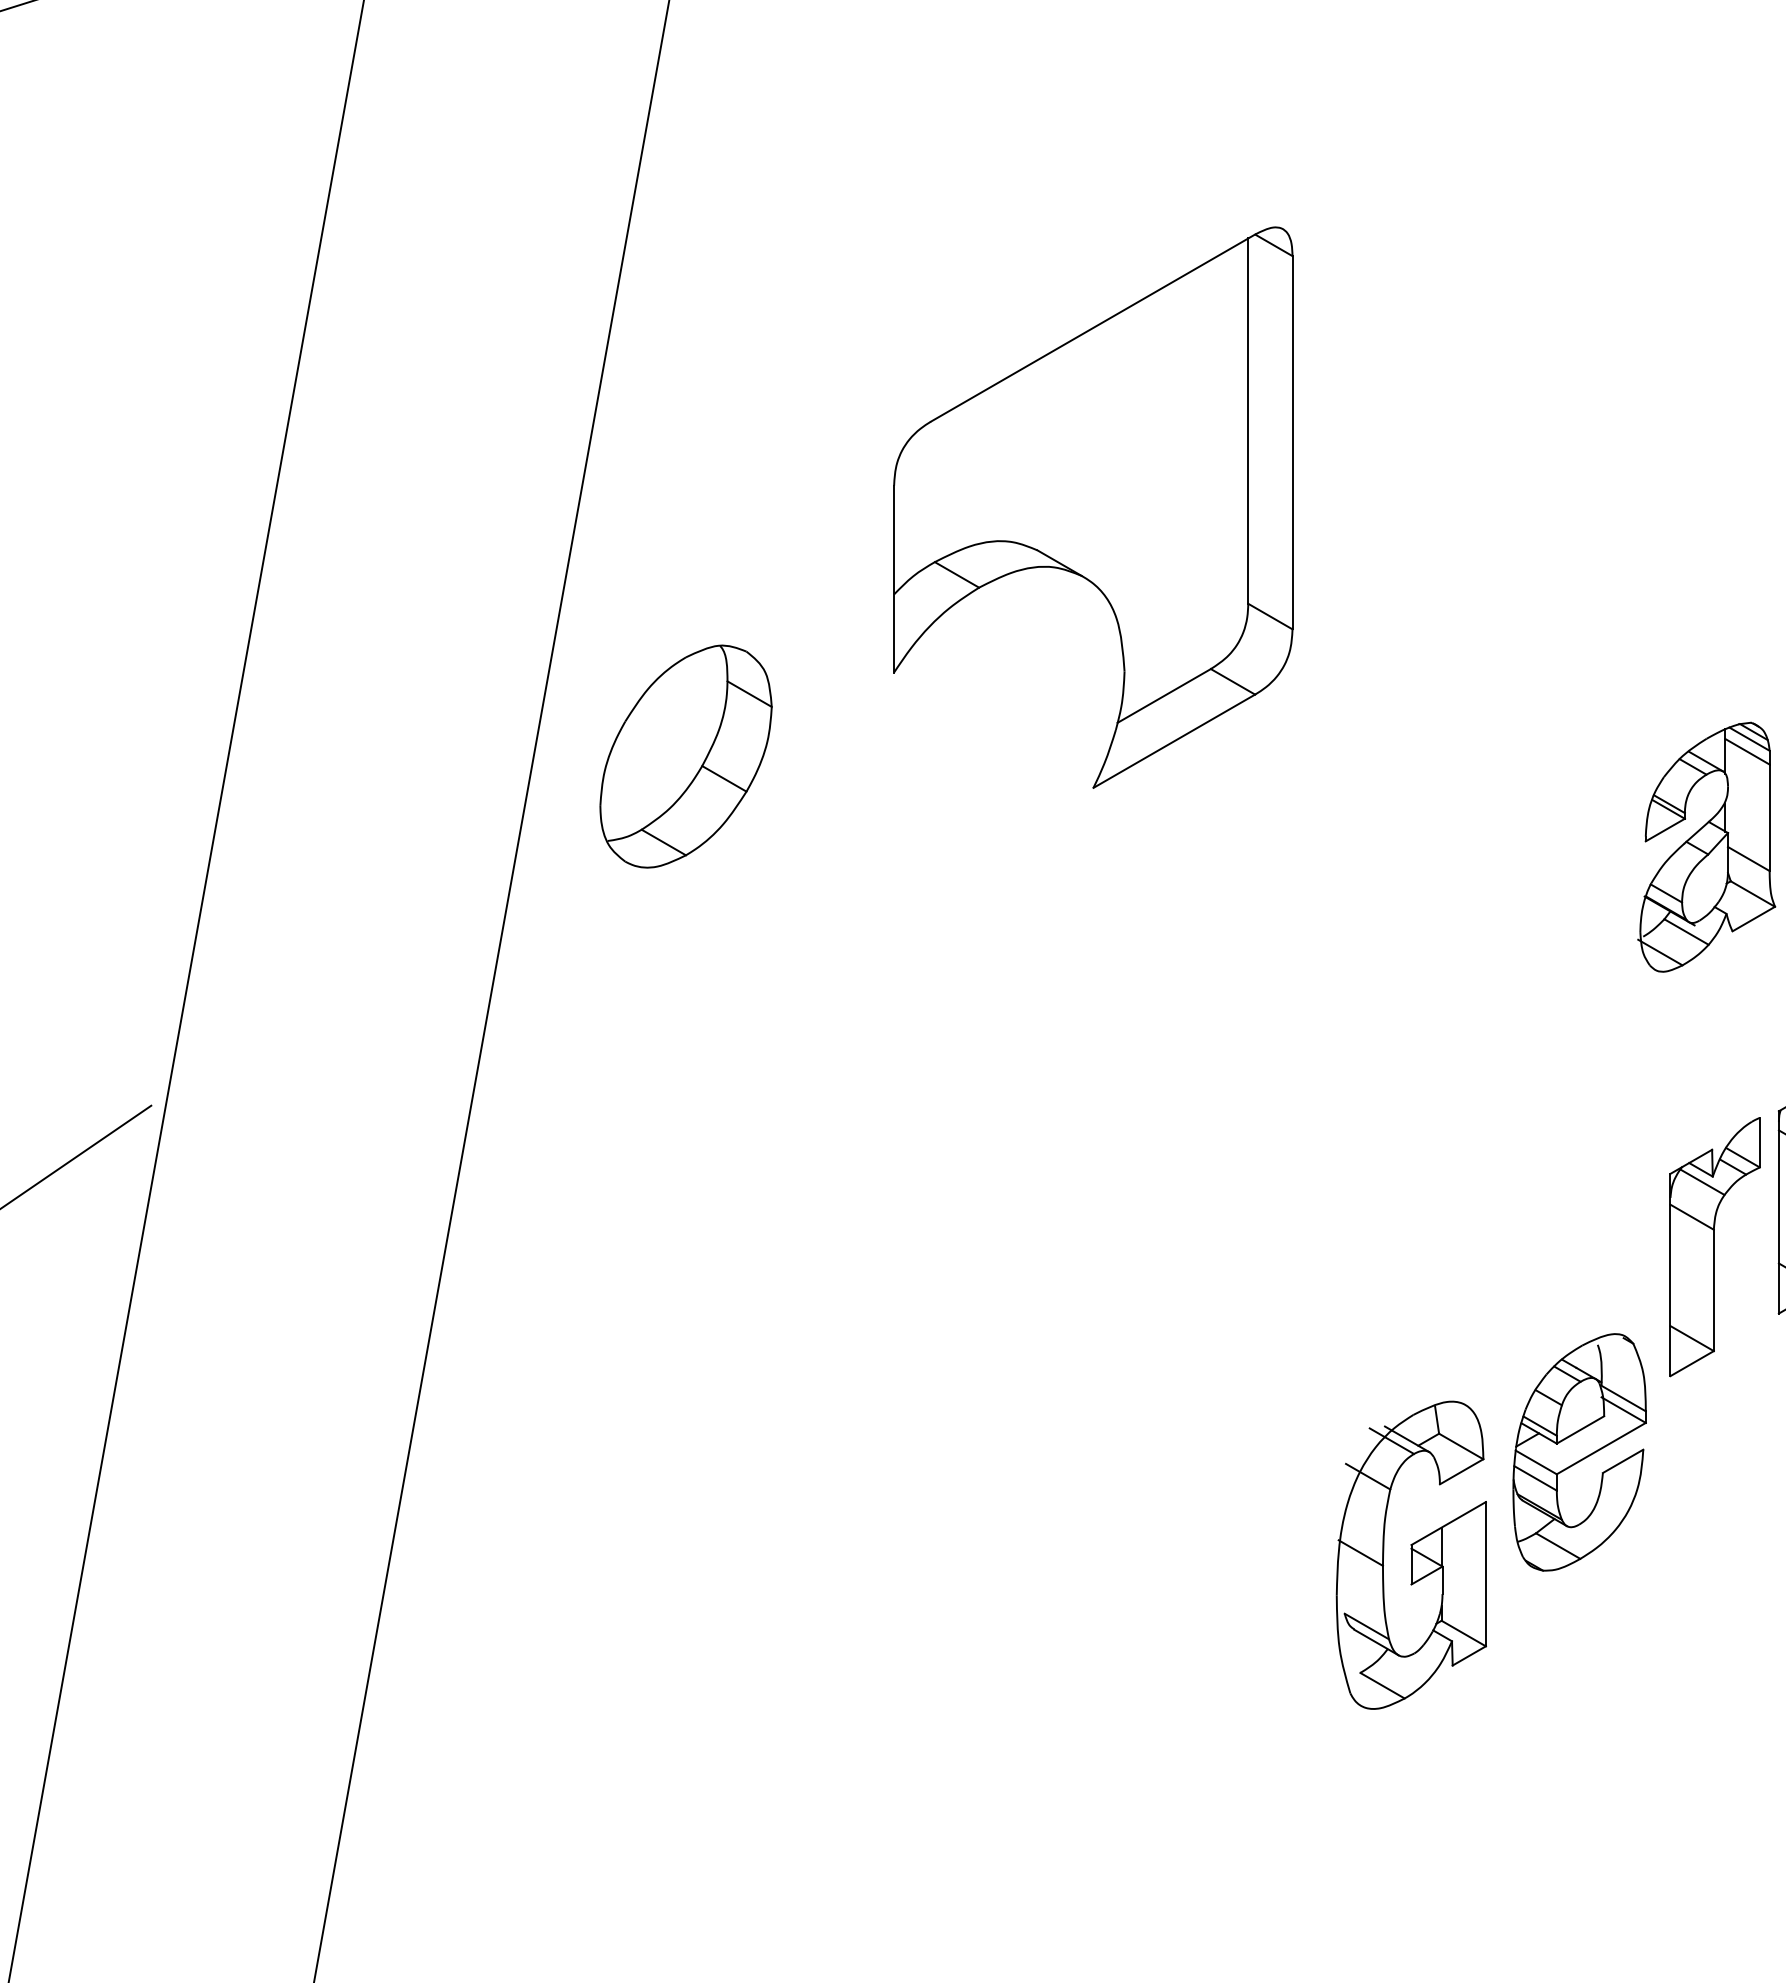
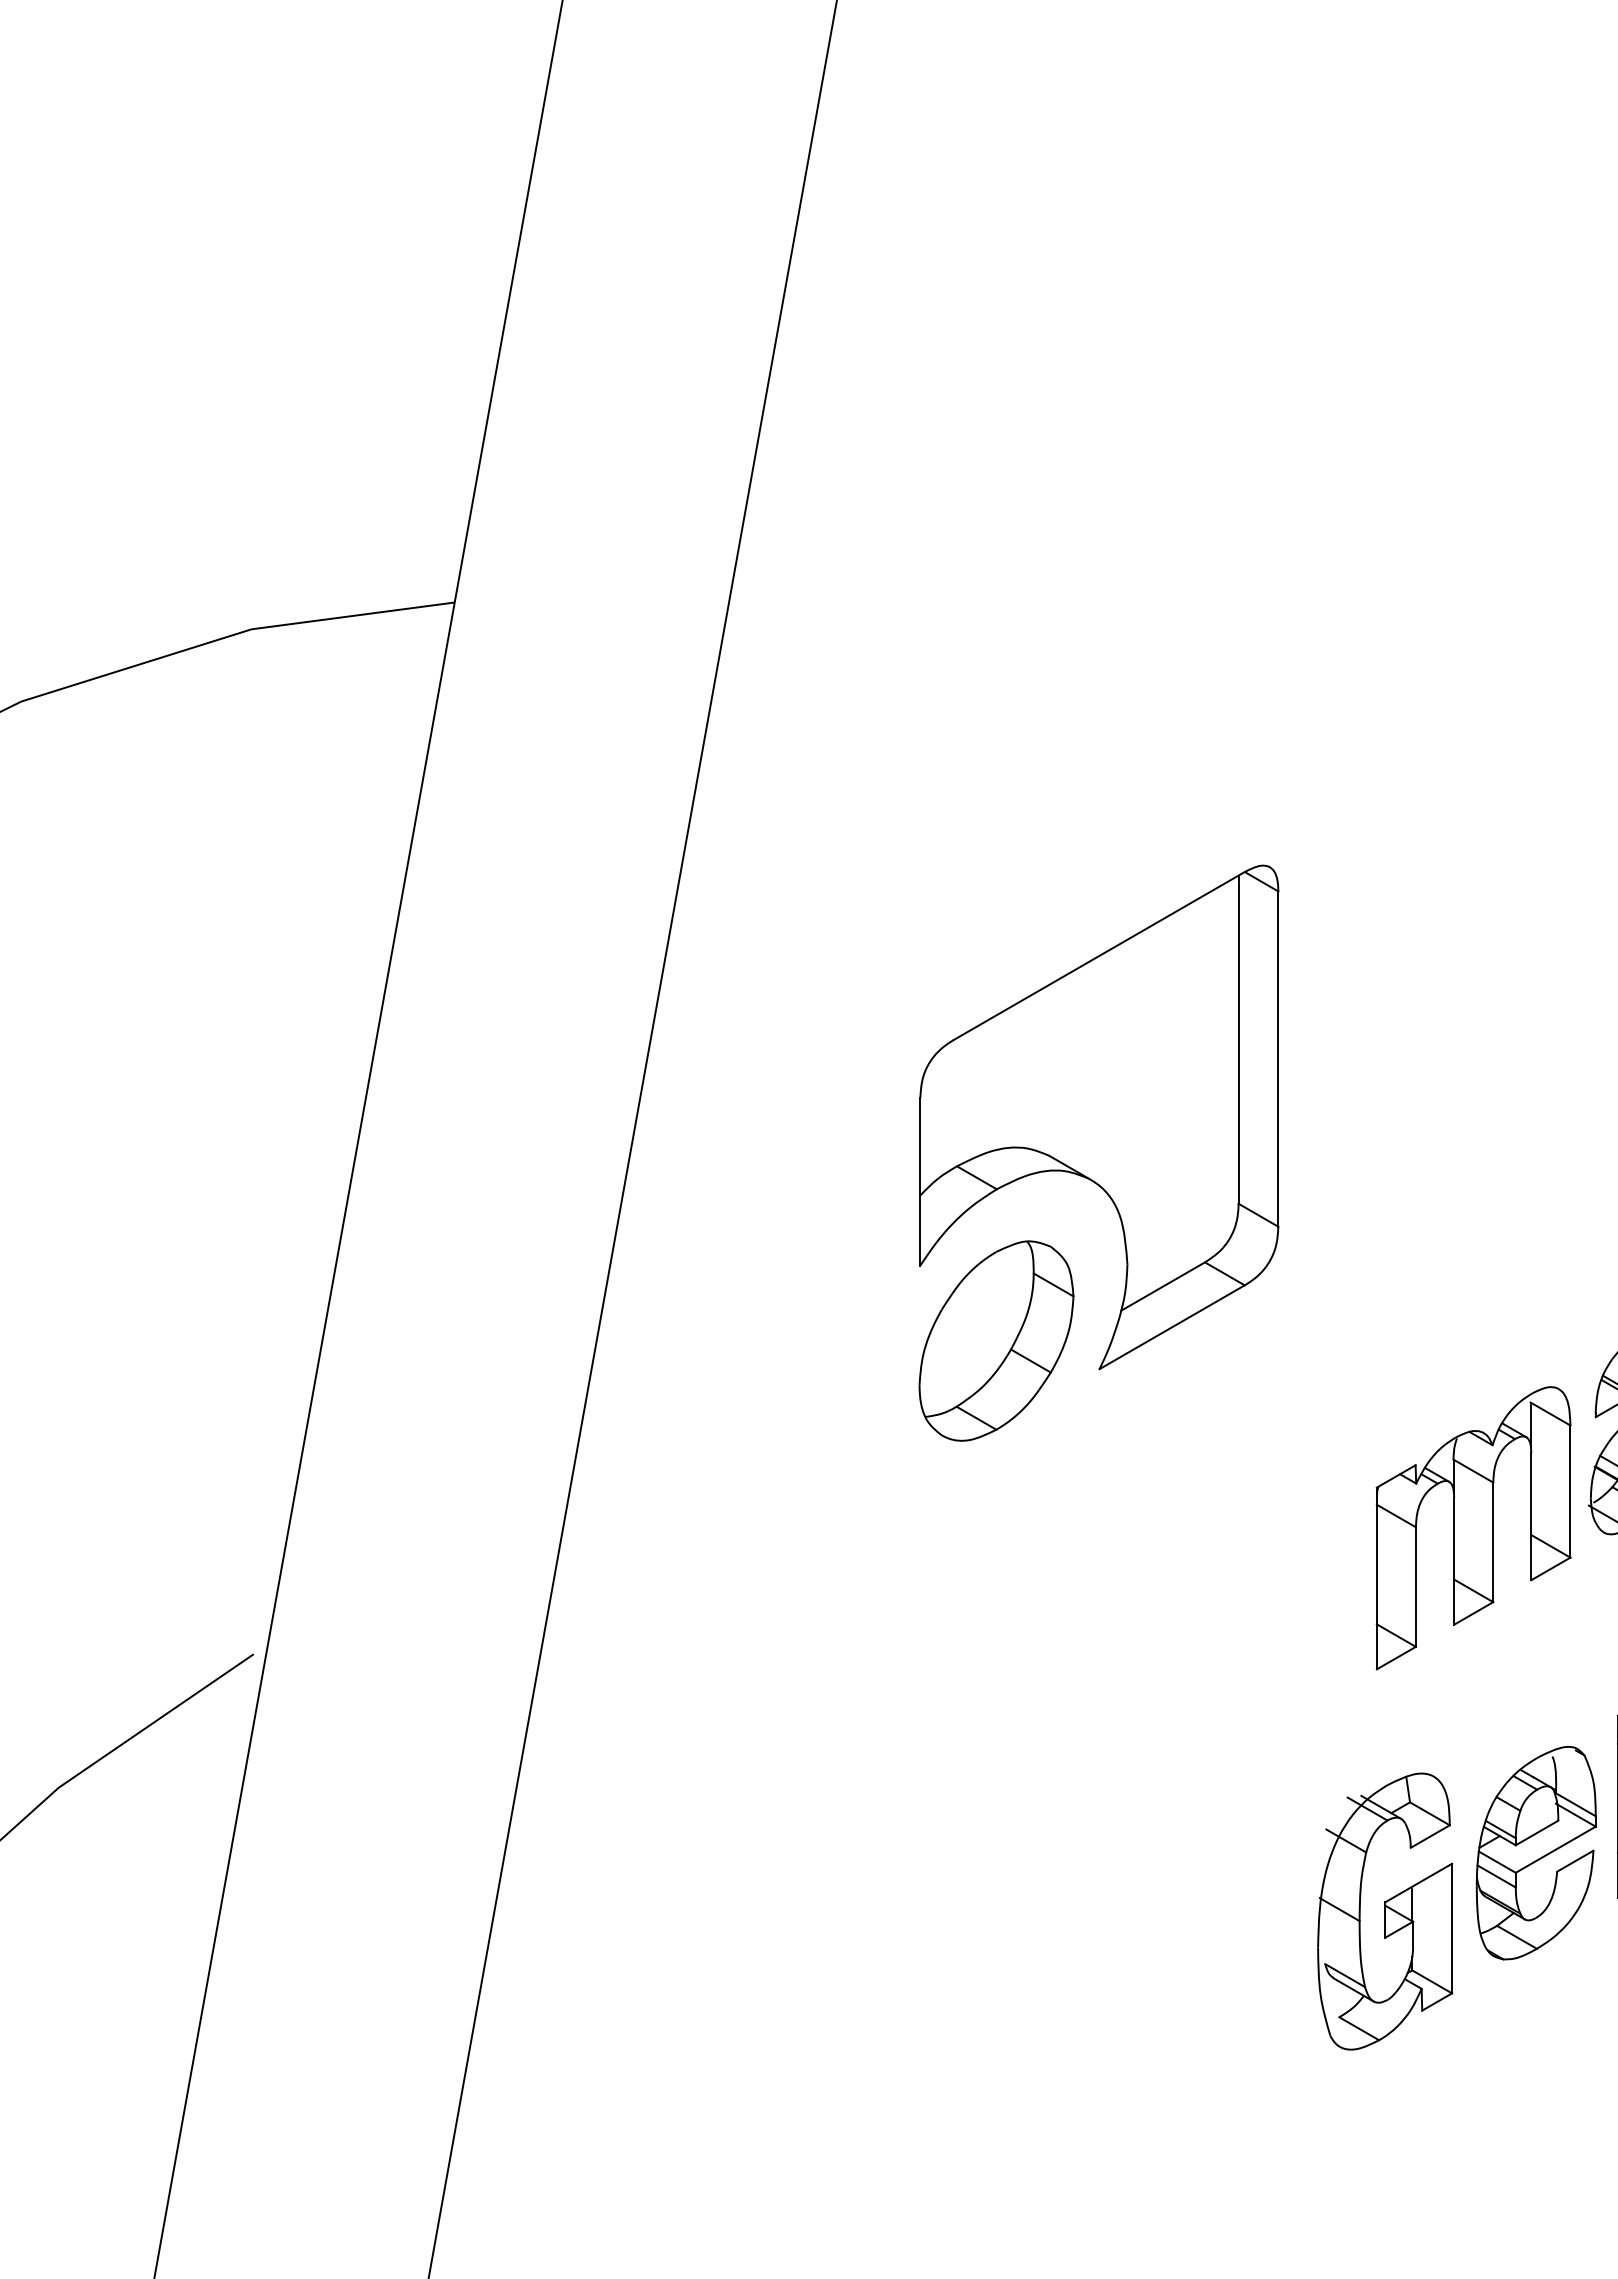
part: (686, 755) -> (996, 1340), moved
part: (1509, 965) -> (1473, 1528), added
part: (1578, 1452) -> (1535, 1853), moved
part: (1411, 1555) -> (1385, 1911), moved

